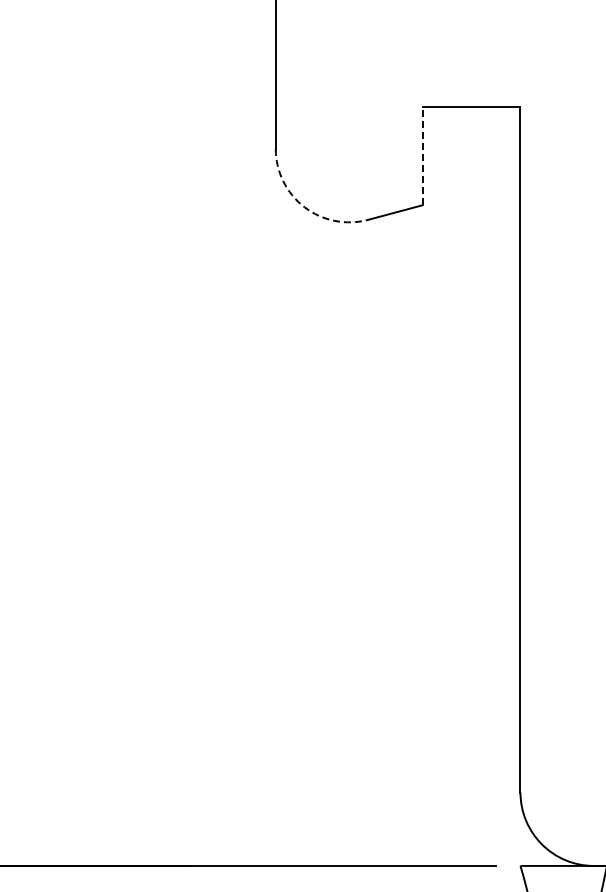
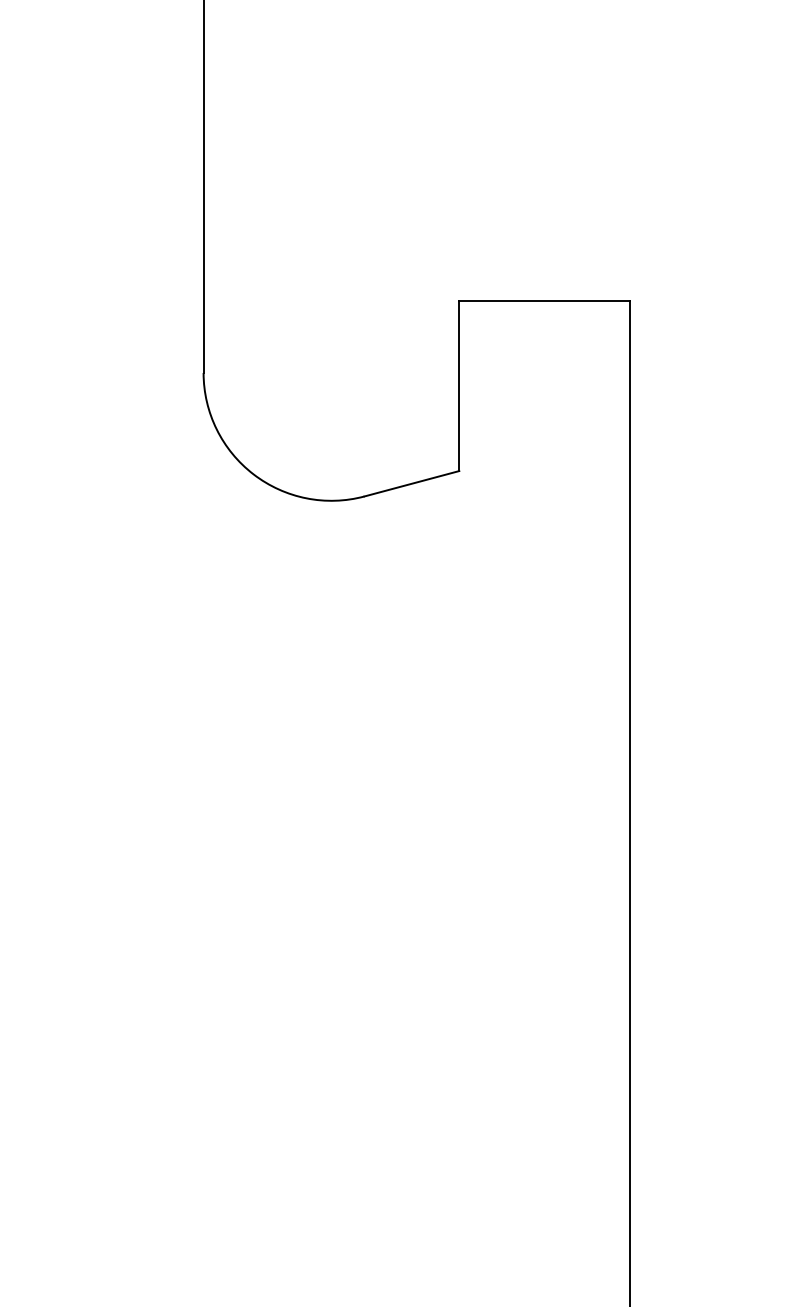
line: (422, 156) -> (459, 386), dashed -> solid
arc: (304, 207) -> (253, 474), dashed -> solid

